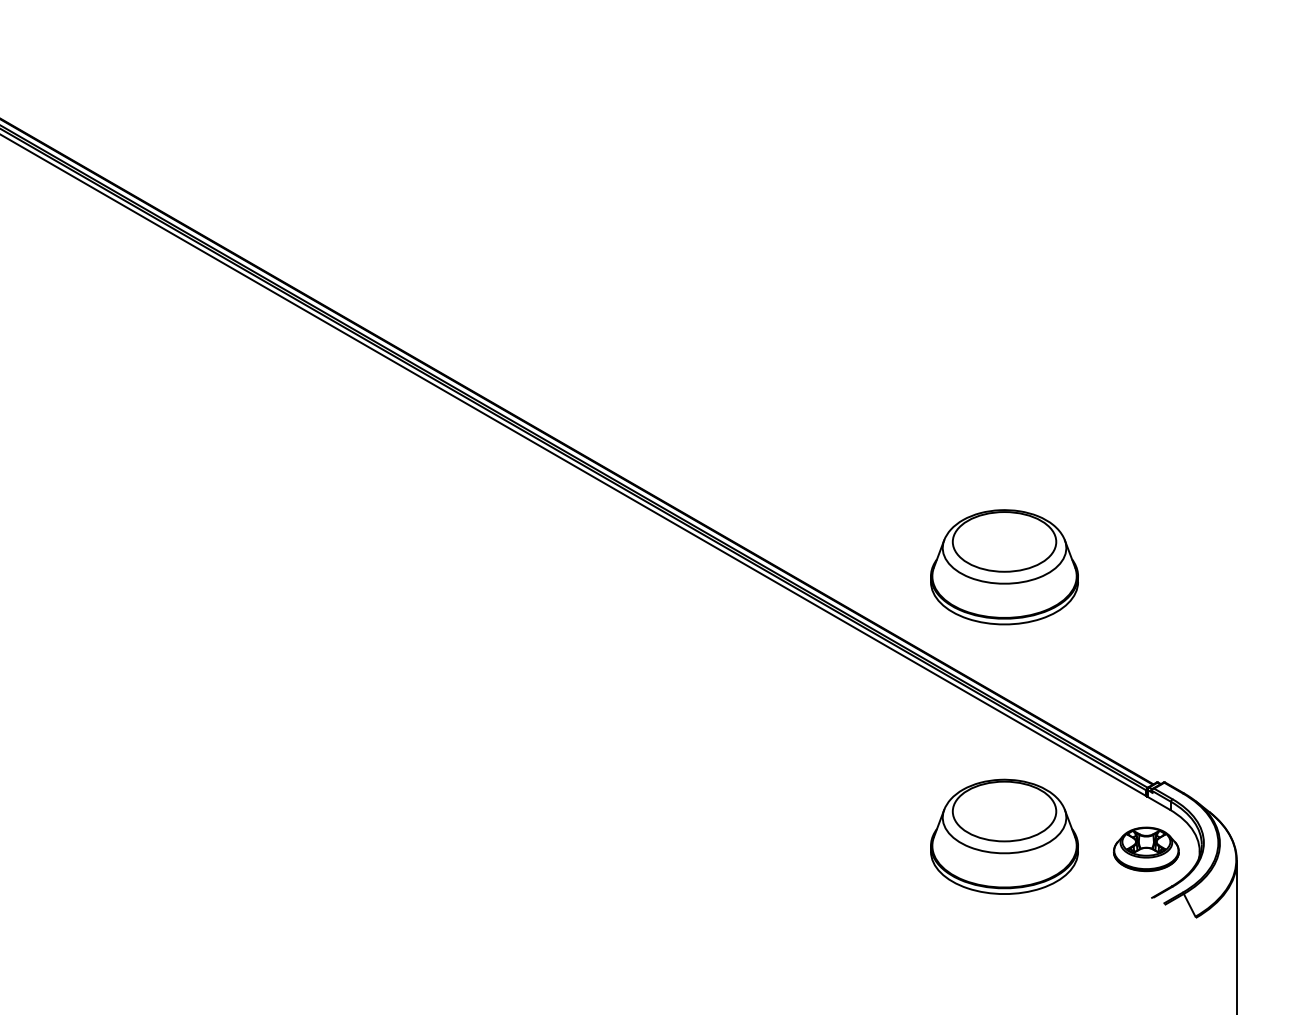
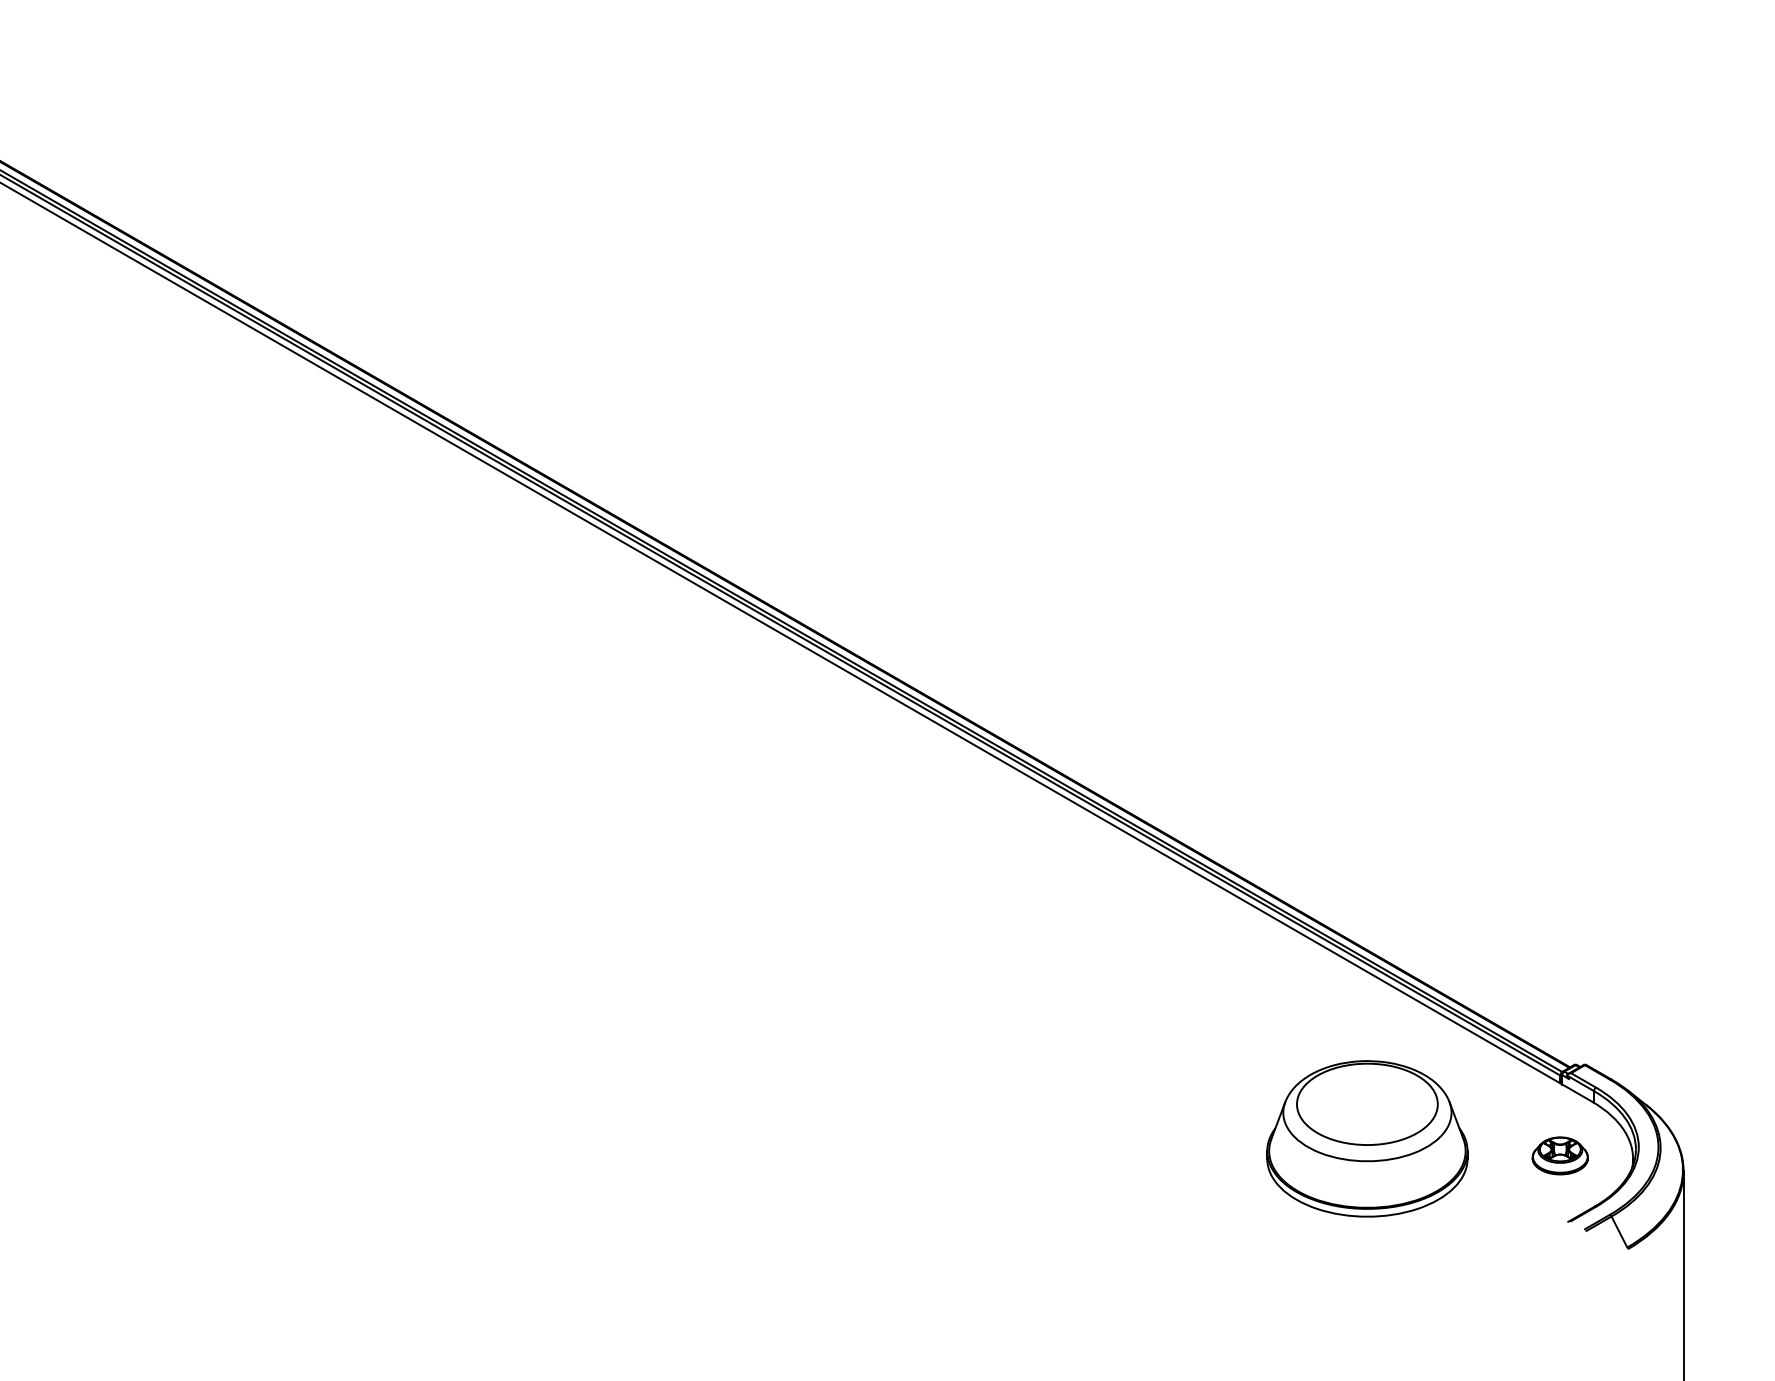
part: (1004, 567) -> (1367, 771), removed
part: (1145, 849) -> (1559, 1155), size x0.62

